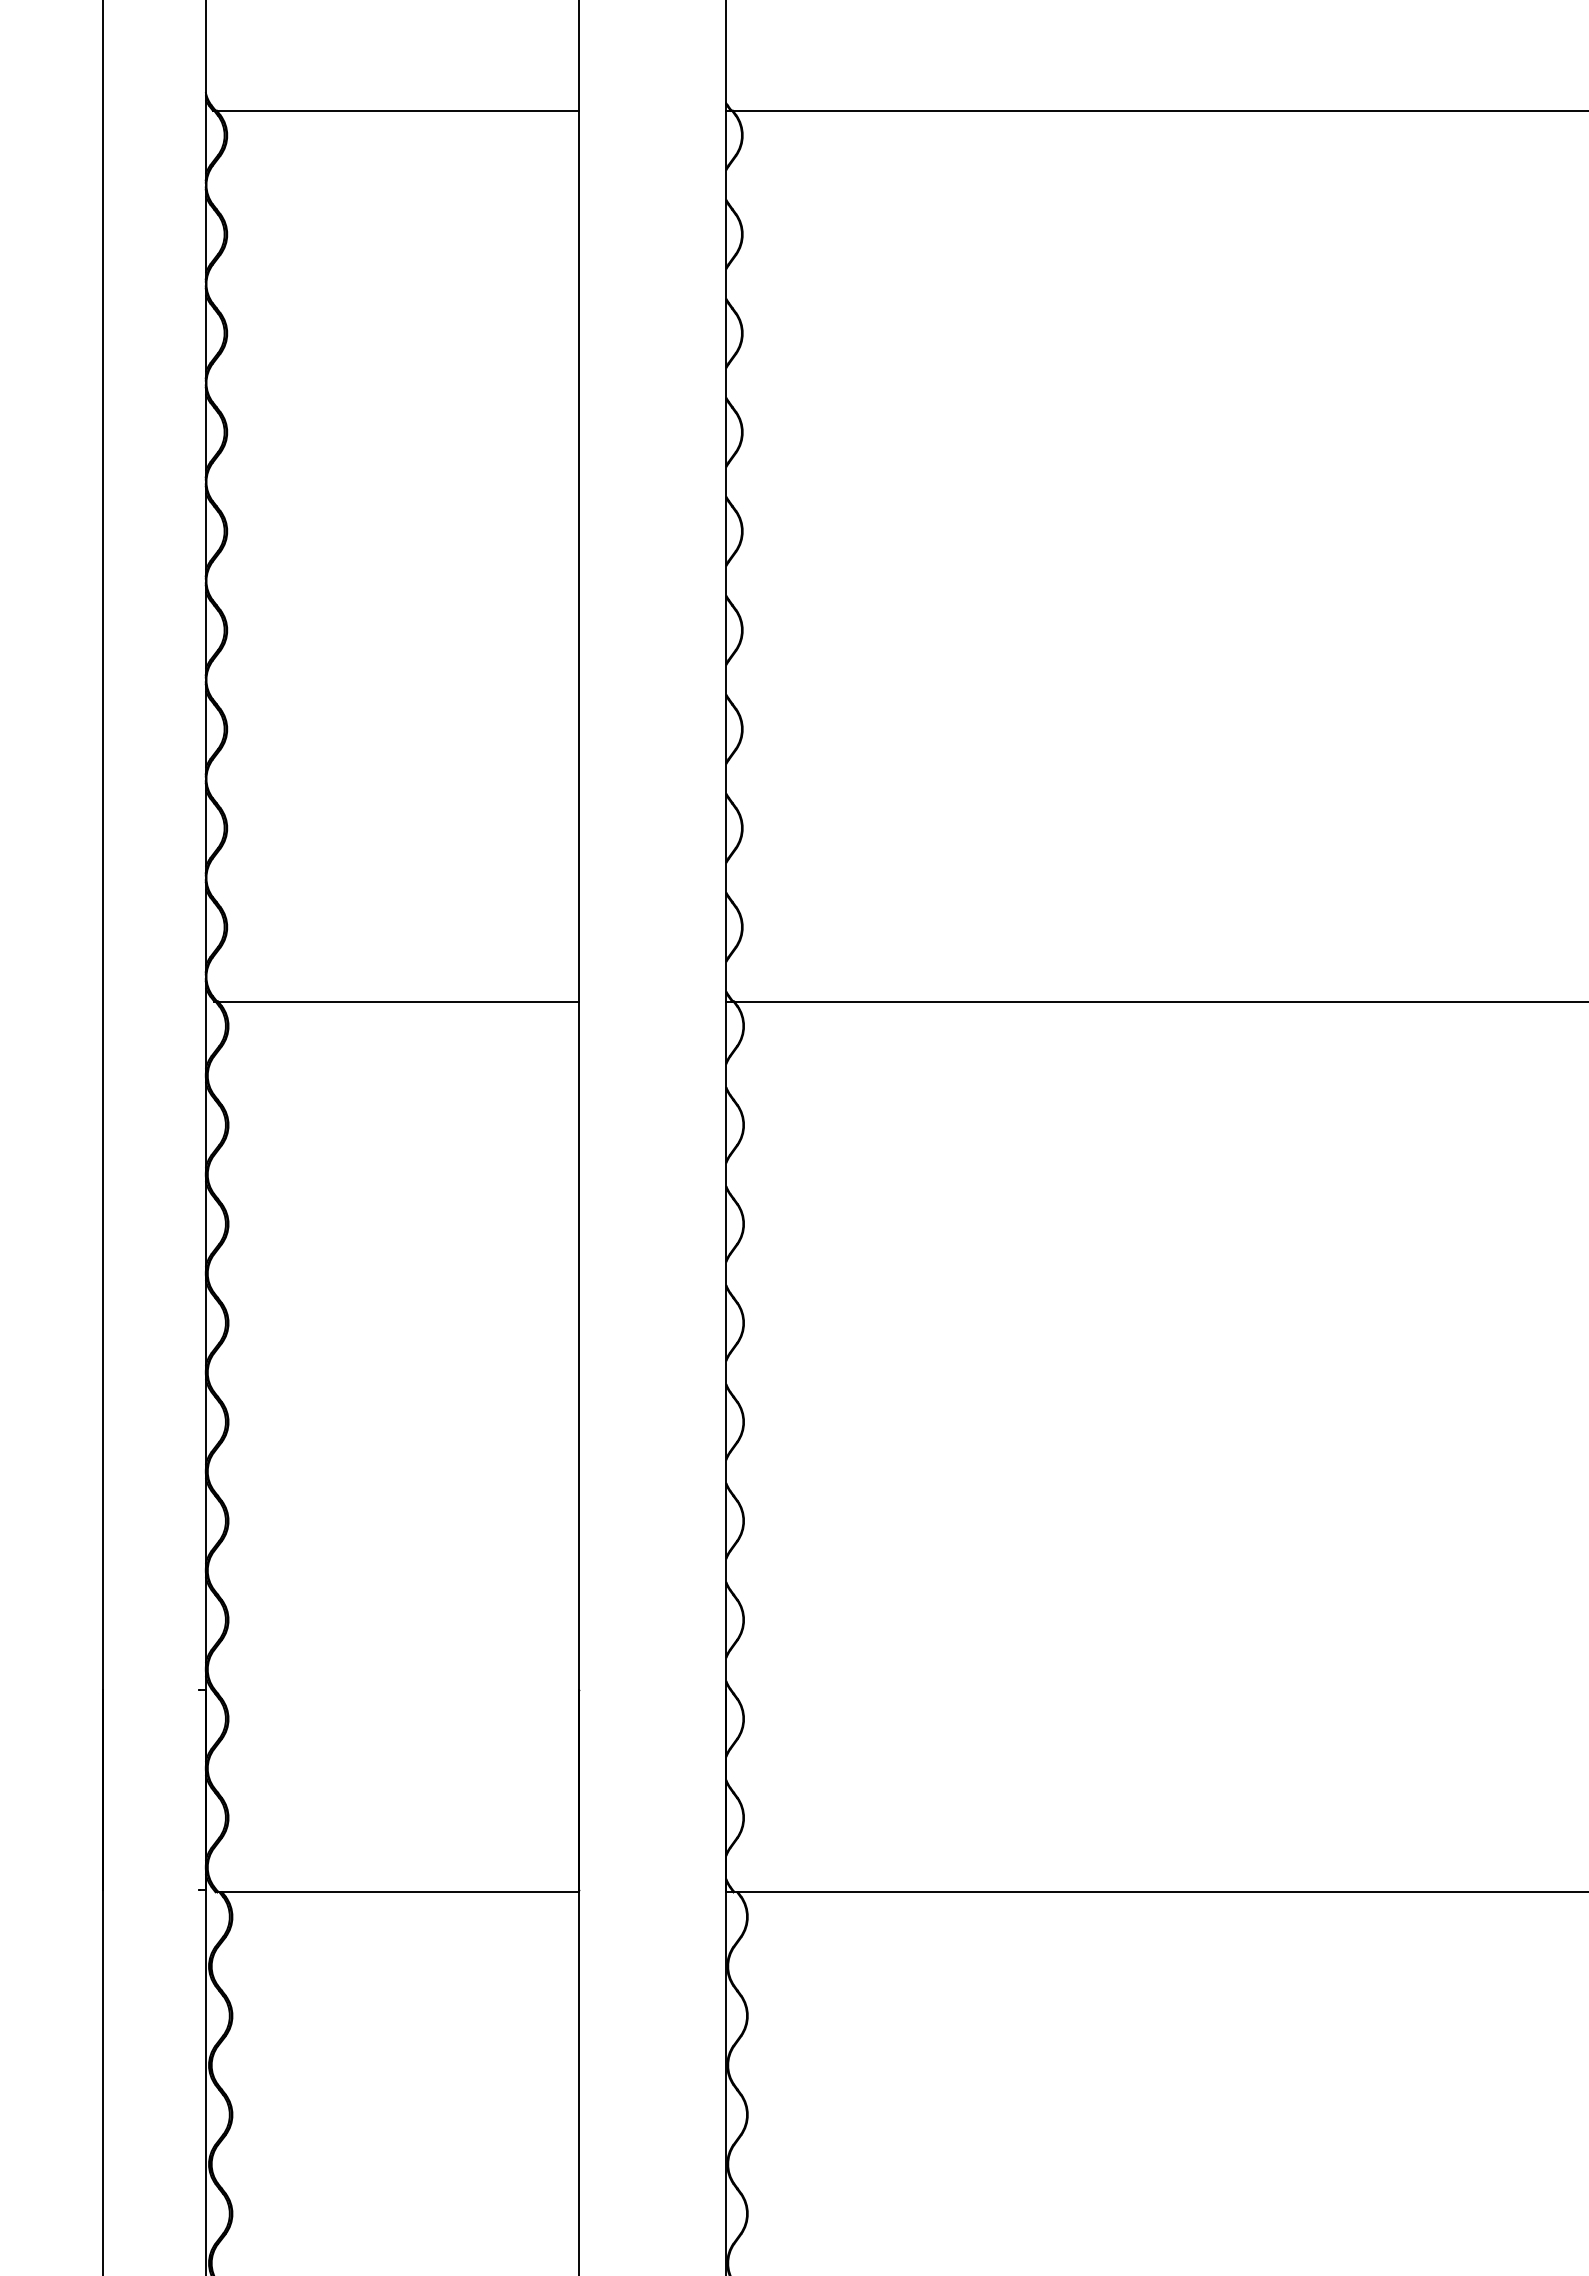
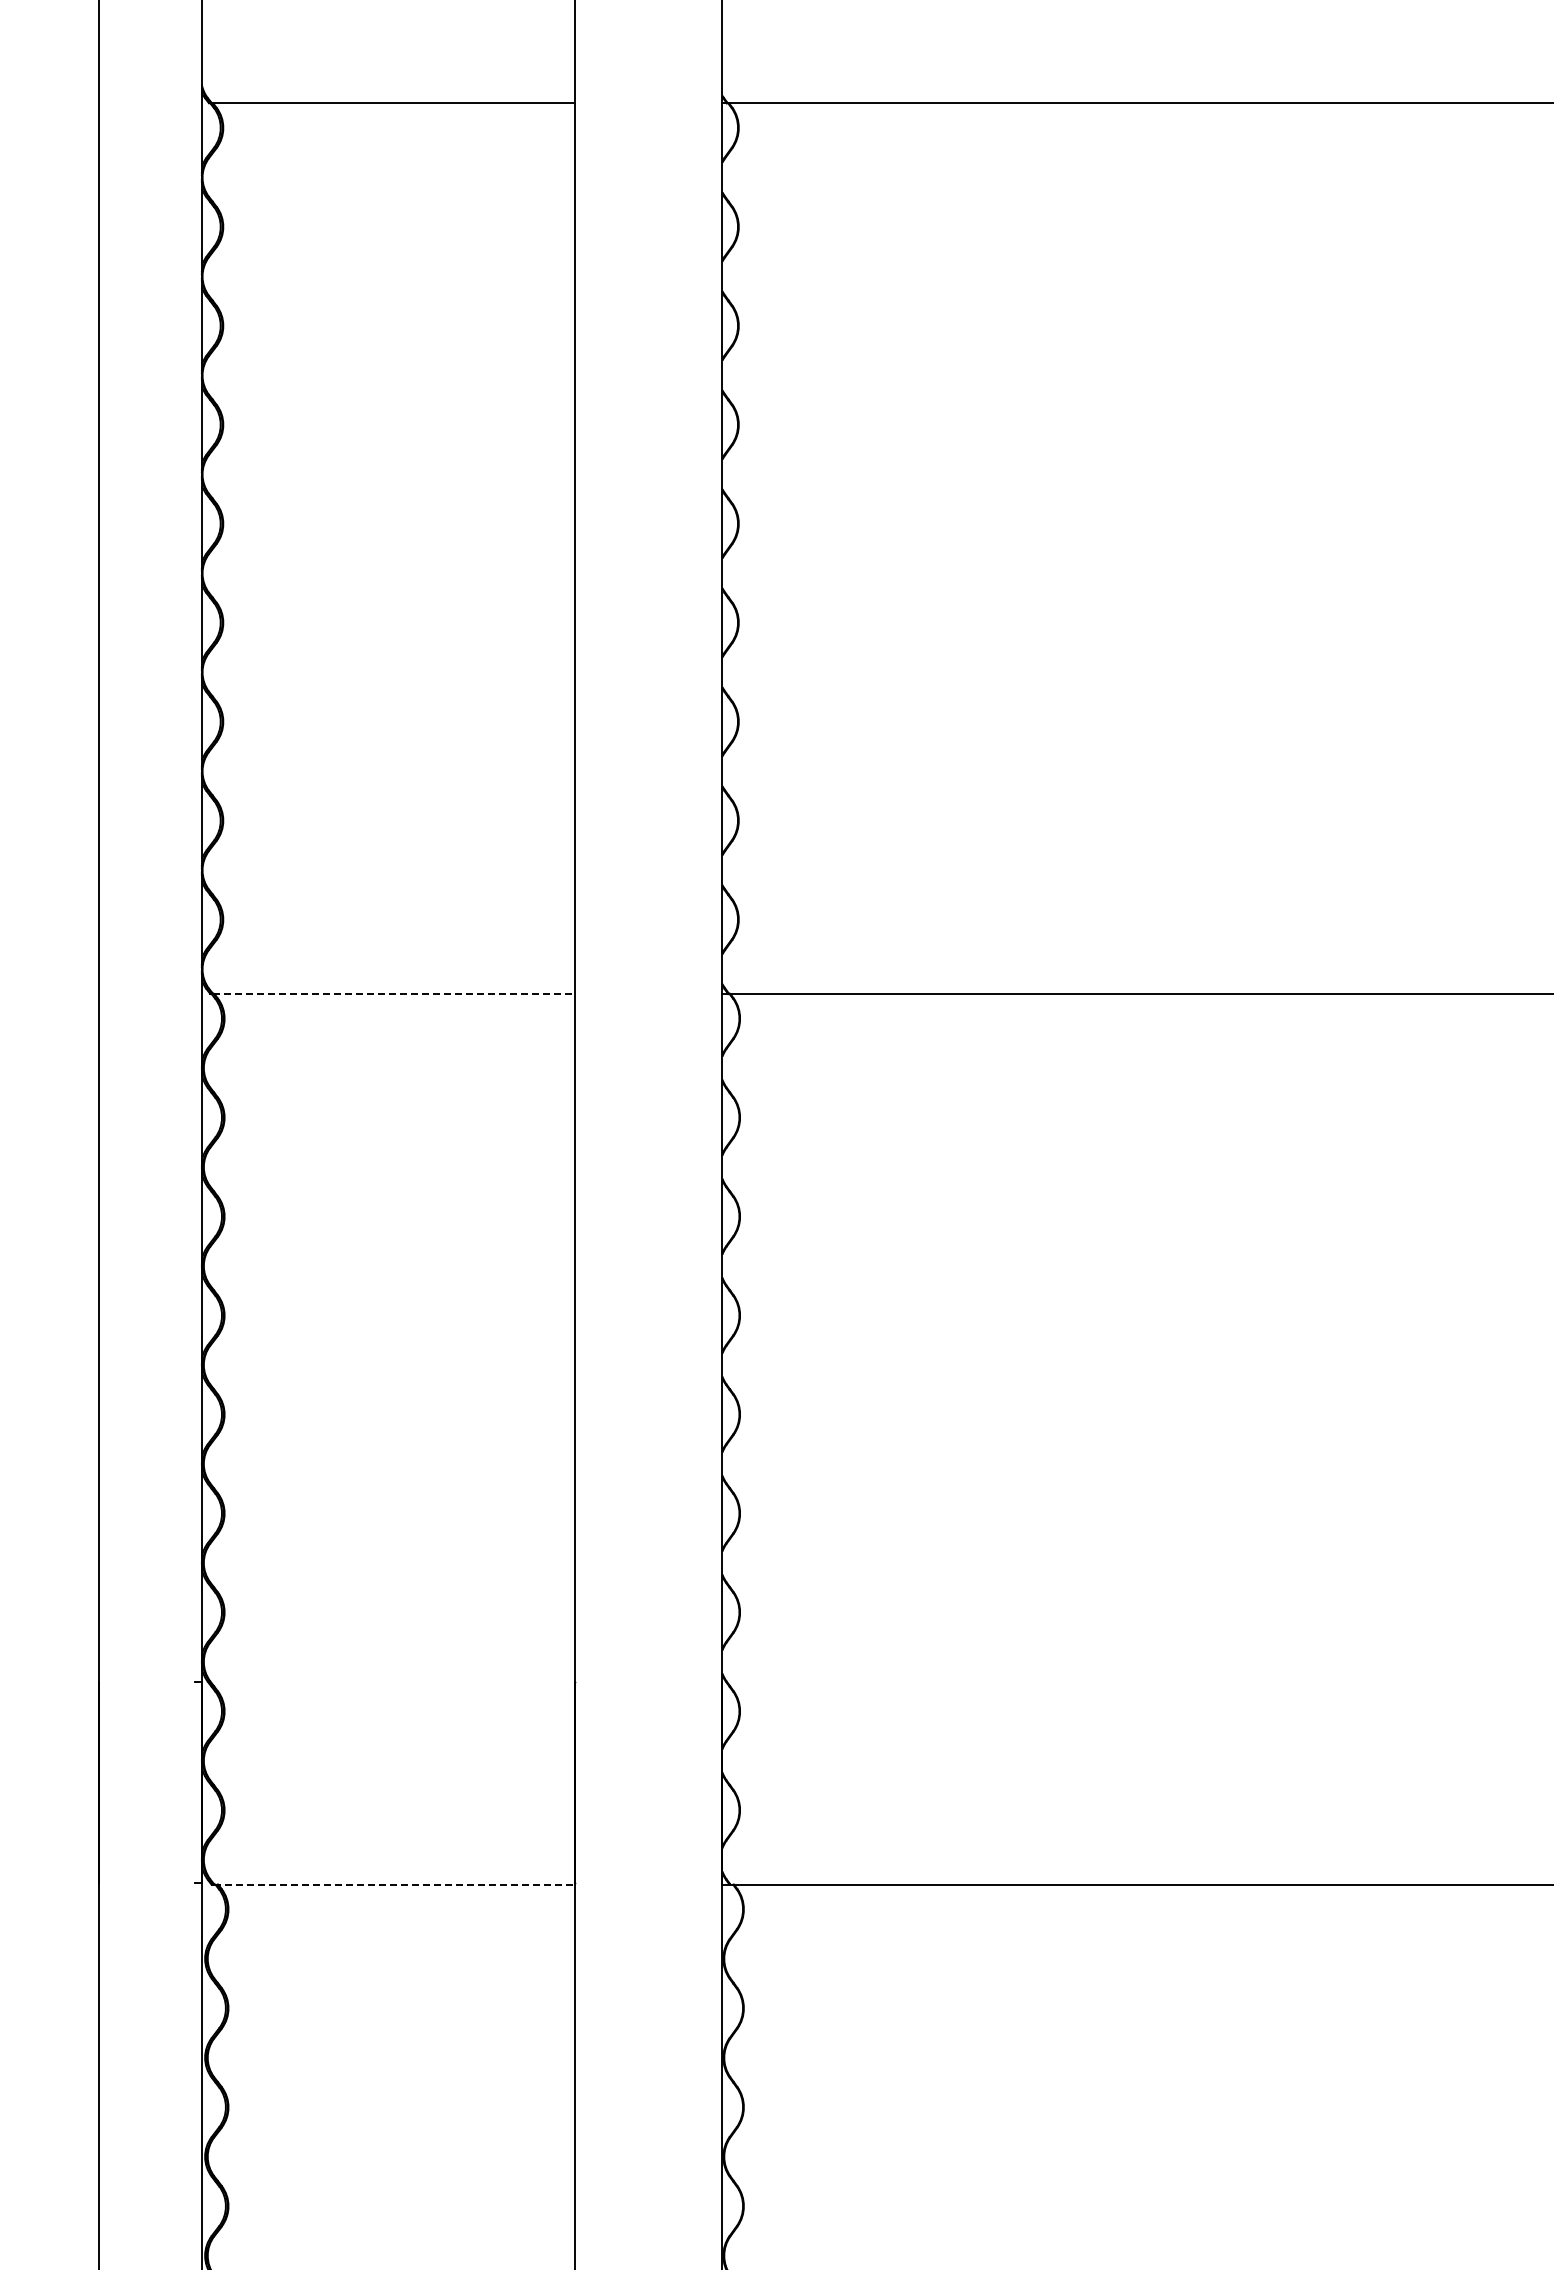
line: (398, 1001) -> (394, 993), solid -> dashed
line: (398, 1892) -> (394, 1884), solid -> dashed

